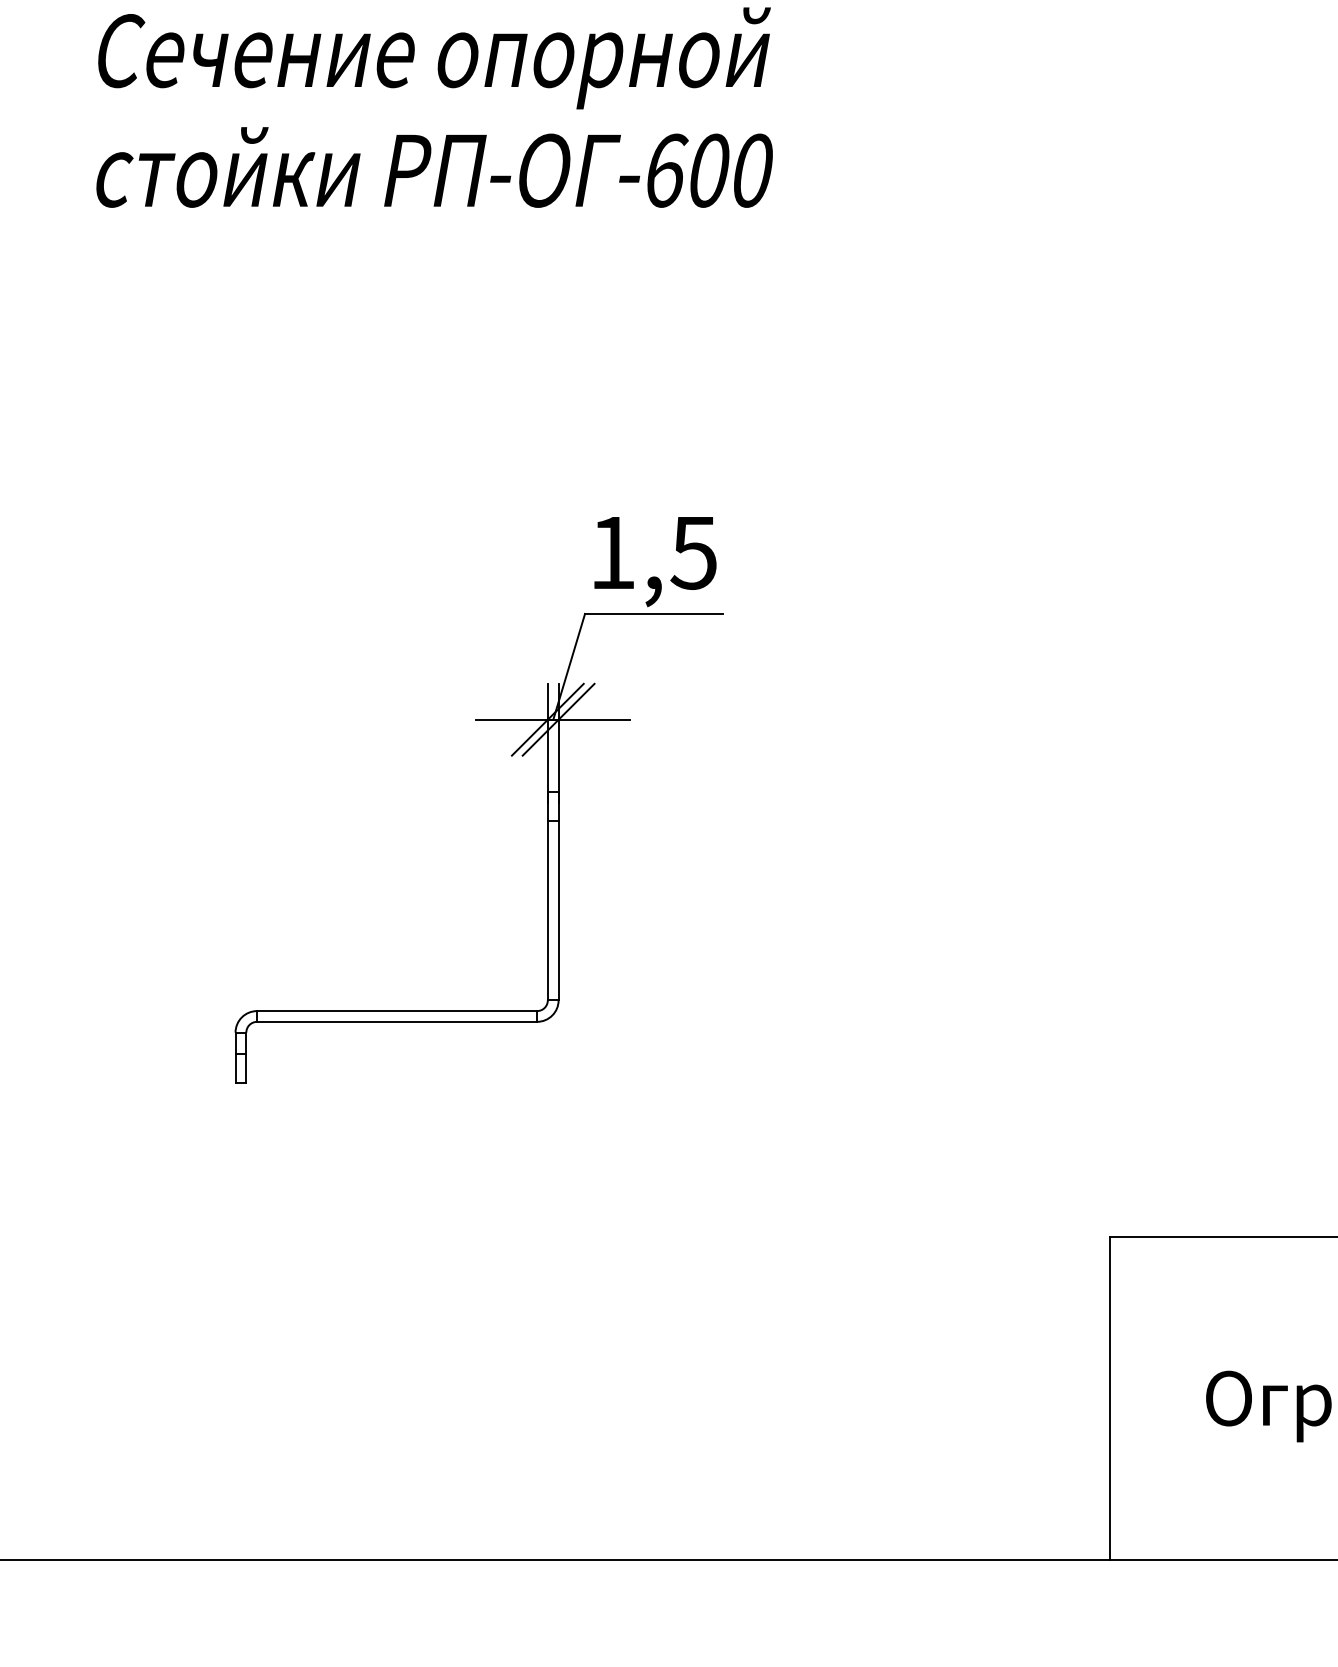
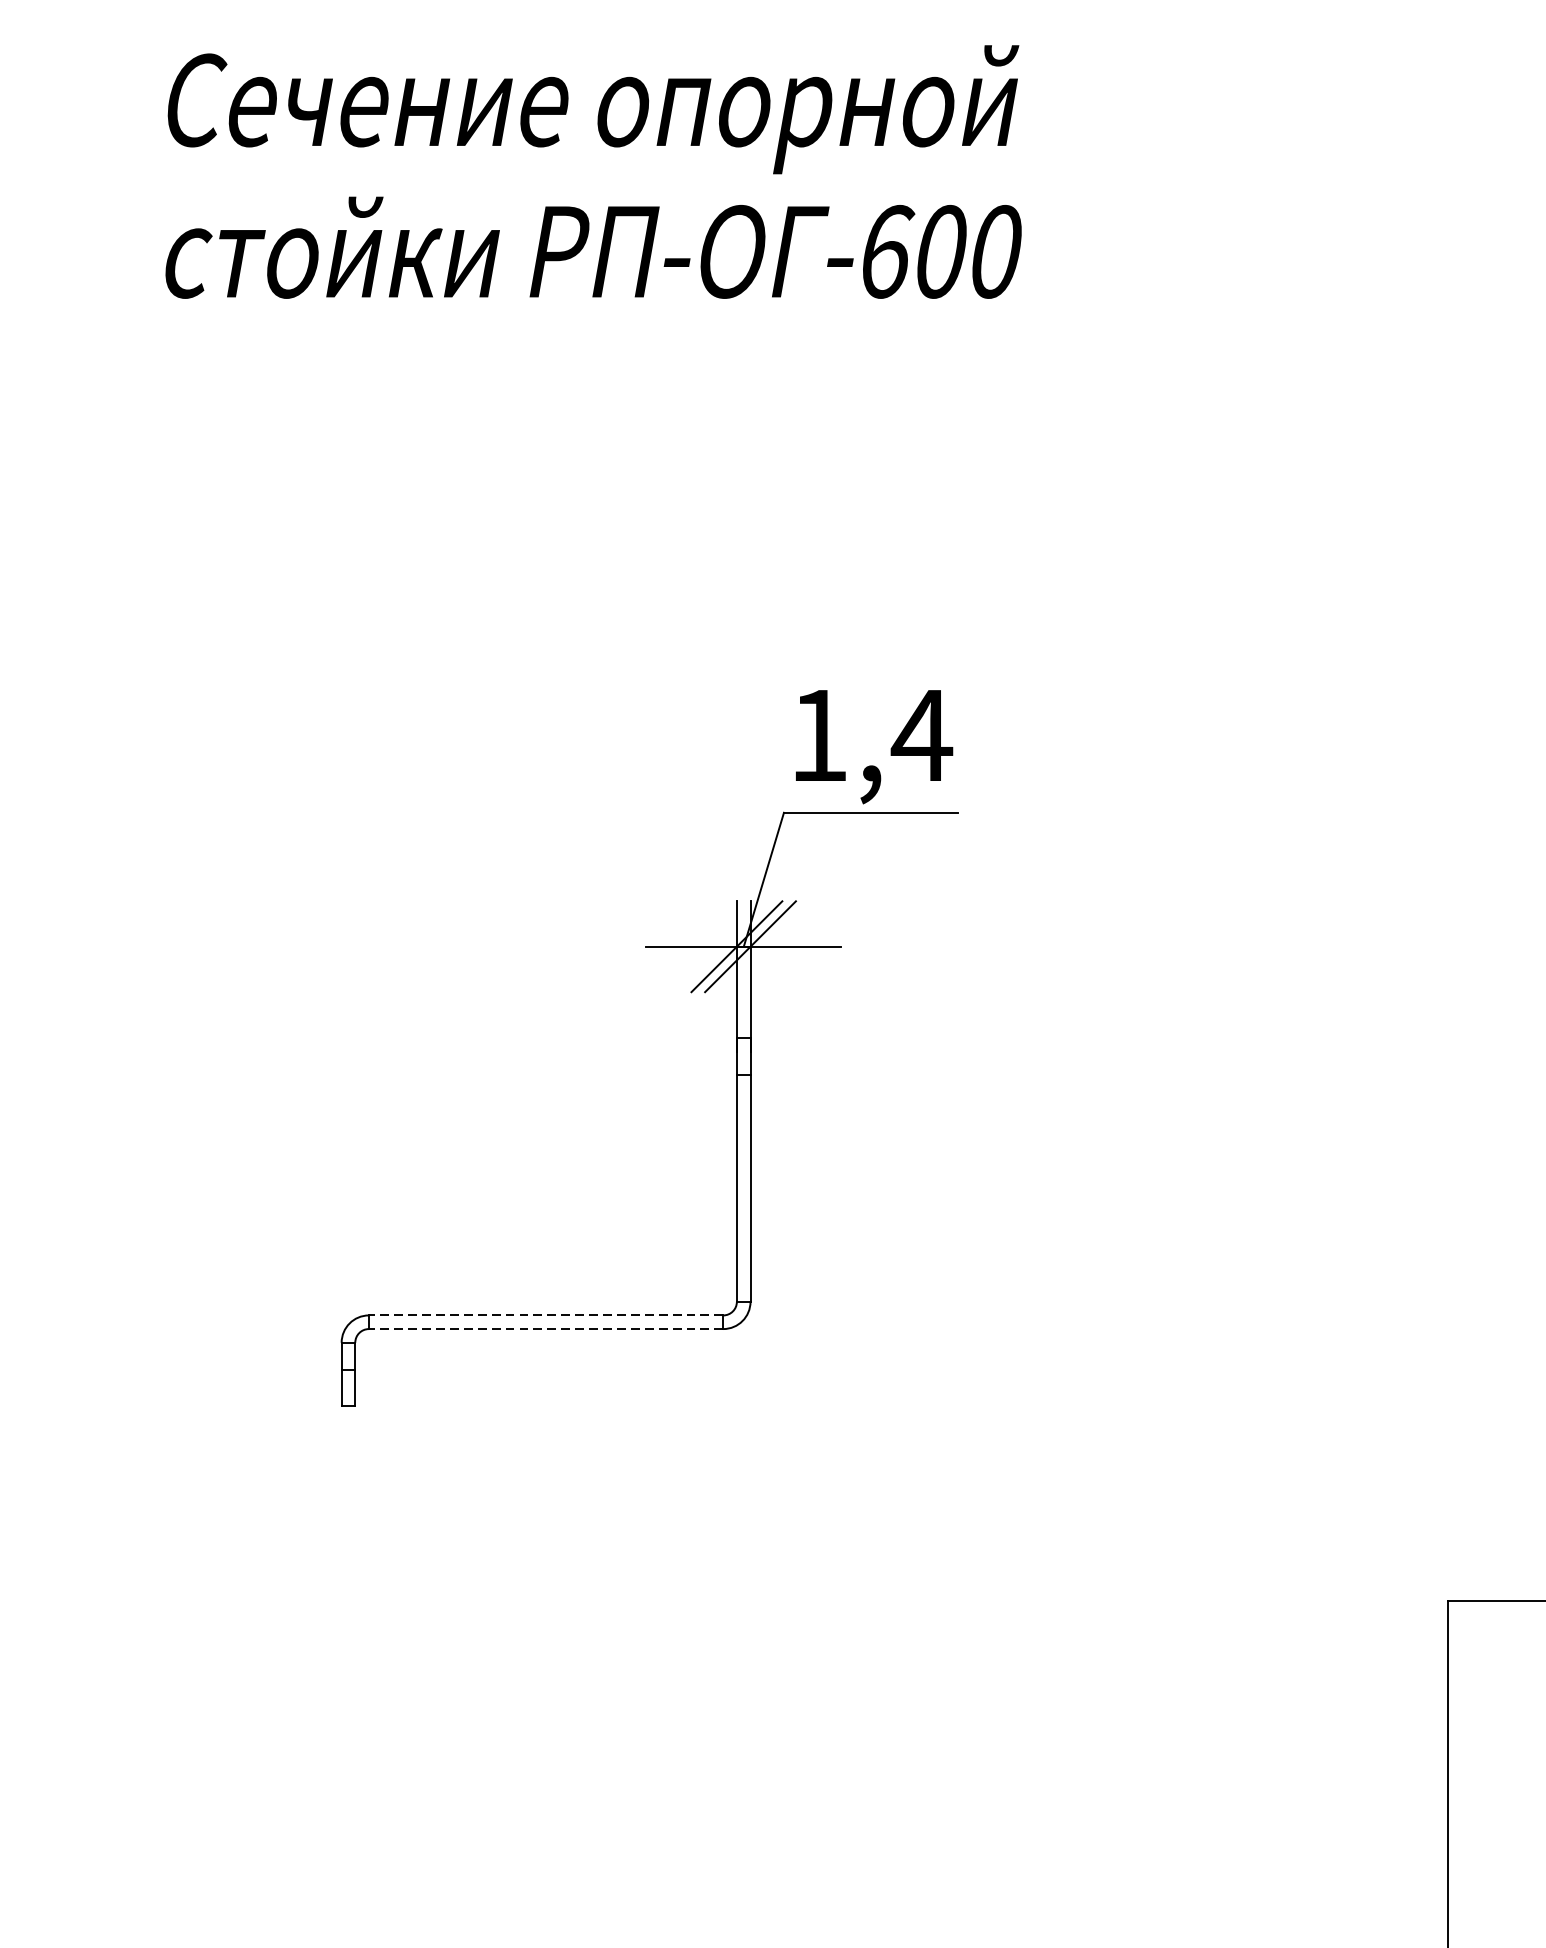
text: (693, 553) -> (921, 736), 1,5 -> 1,4
line: (397, 1011) -> (546, 1315), solid -> dashed
line: (397, 1021) -> (546, 1328), solid -> dashed

